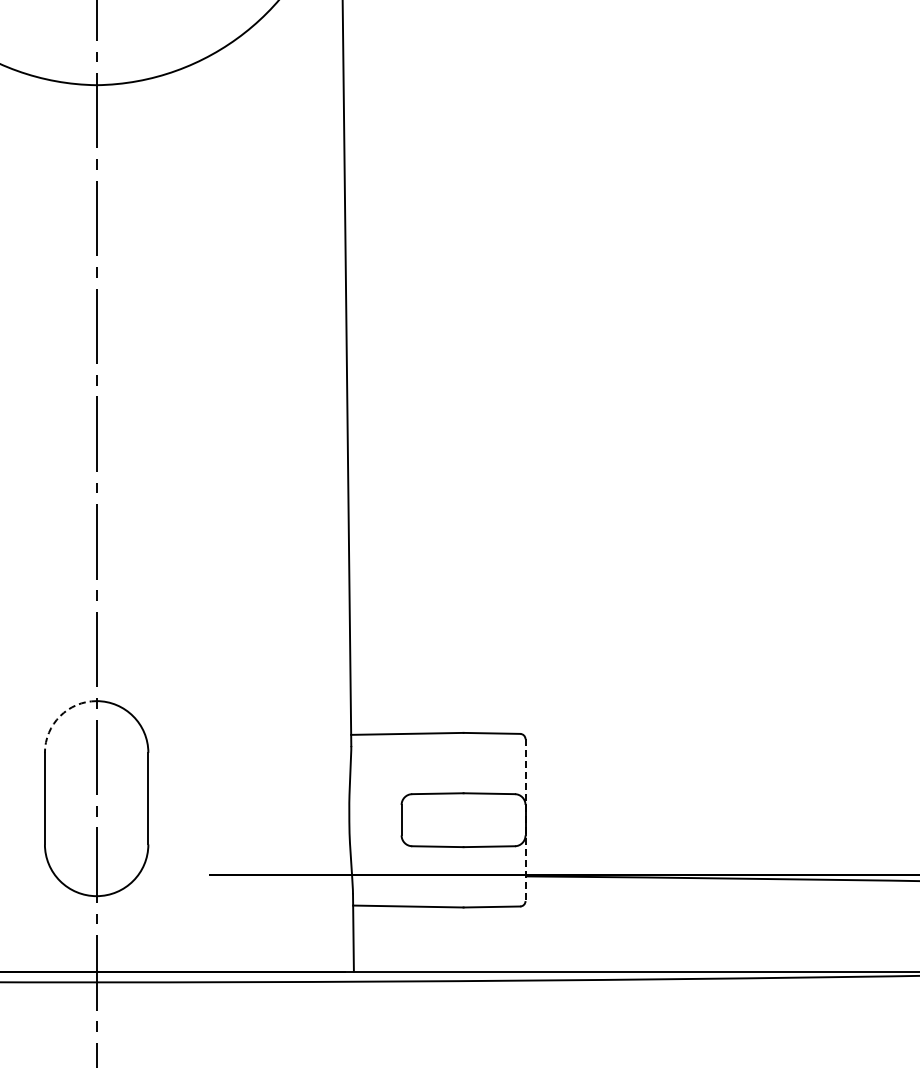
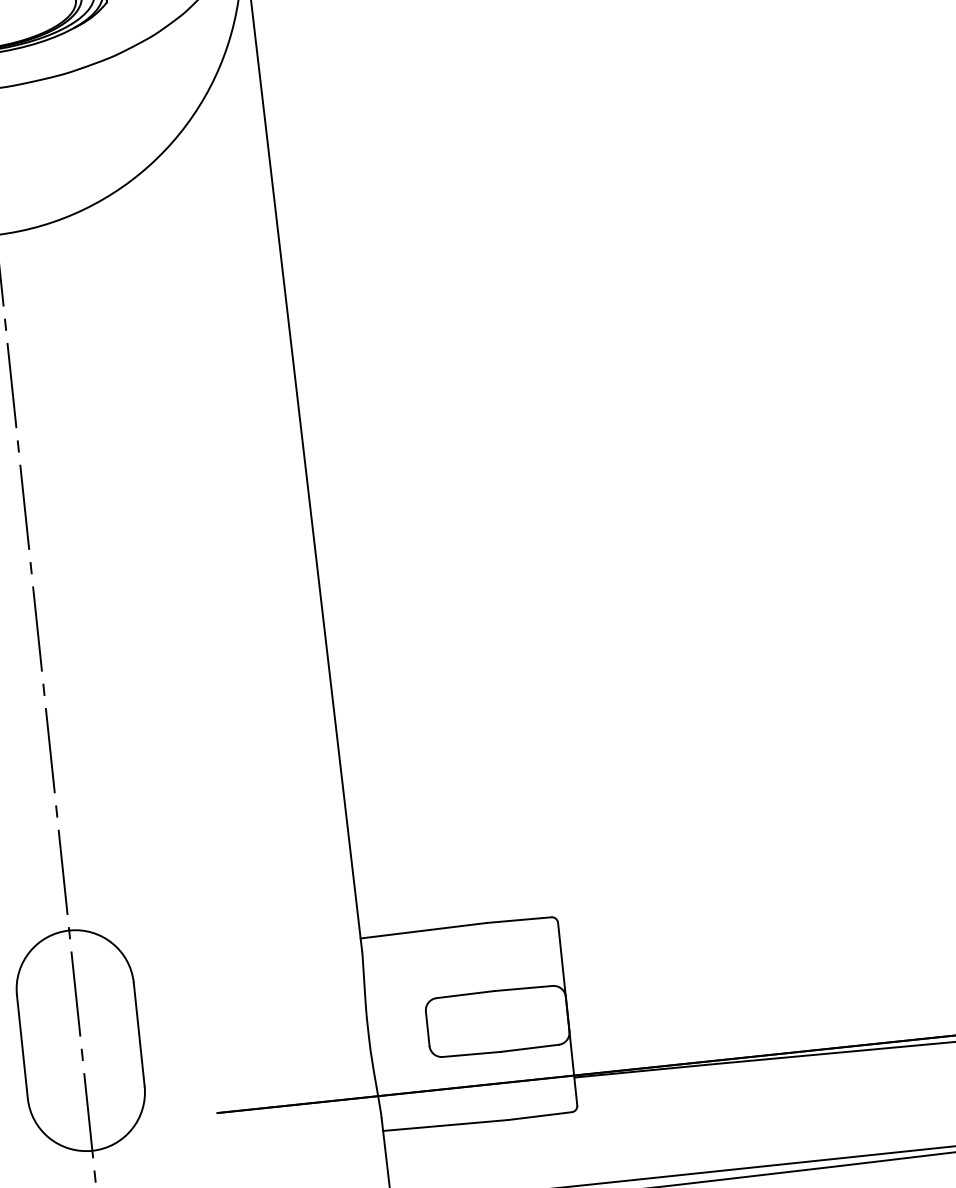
arc: (60, 716) -> (30, 952), dashed -> solid
line: (525, 820) -> (567, 1014), dashed -> solid

